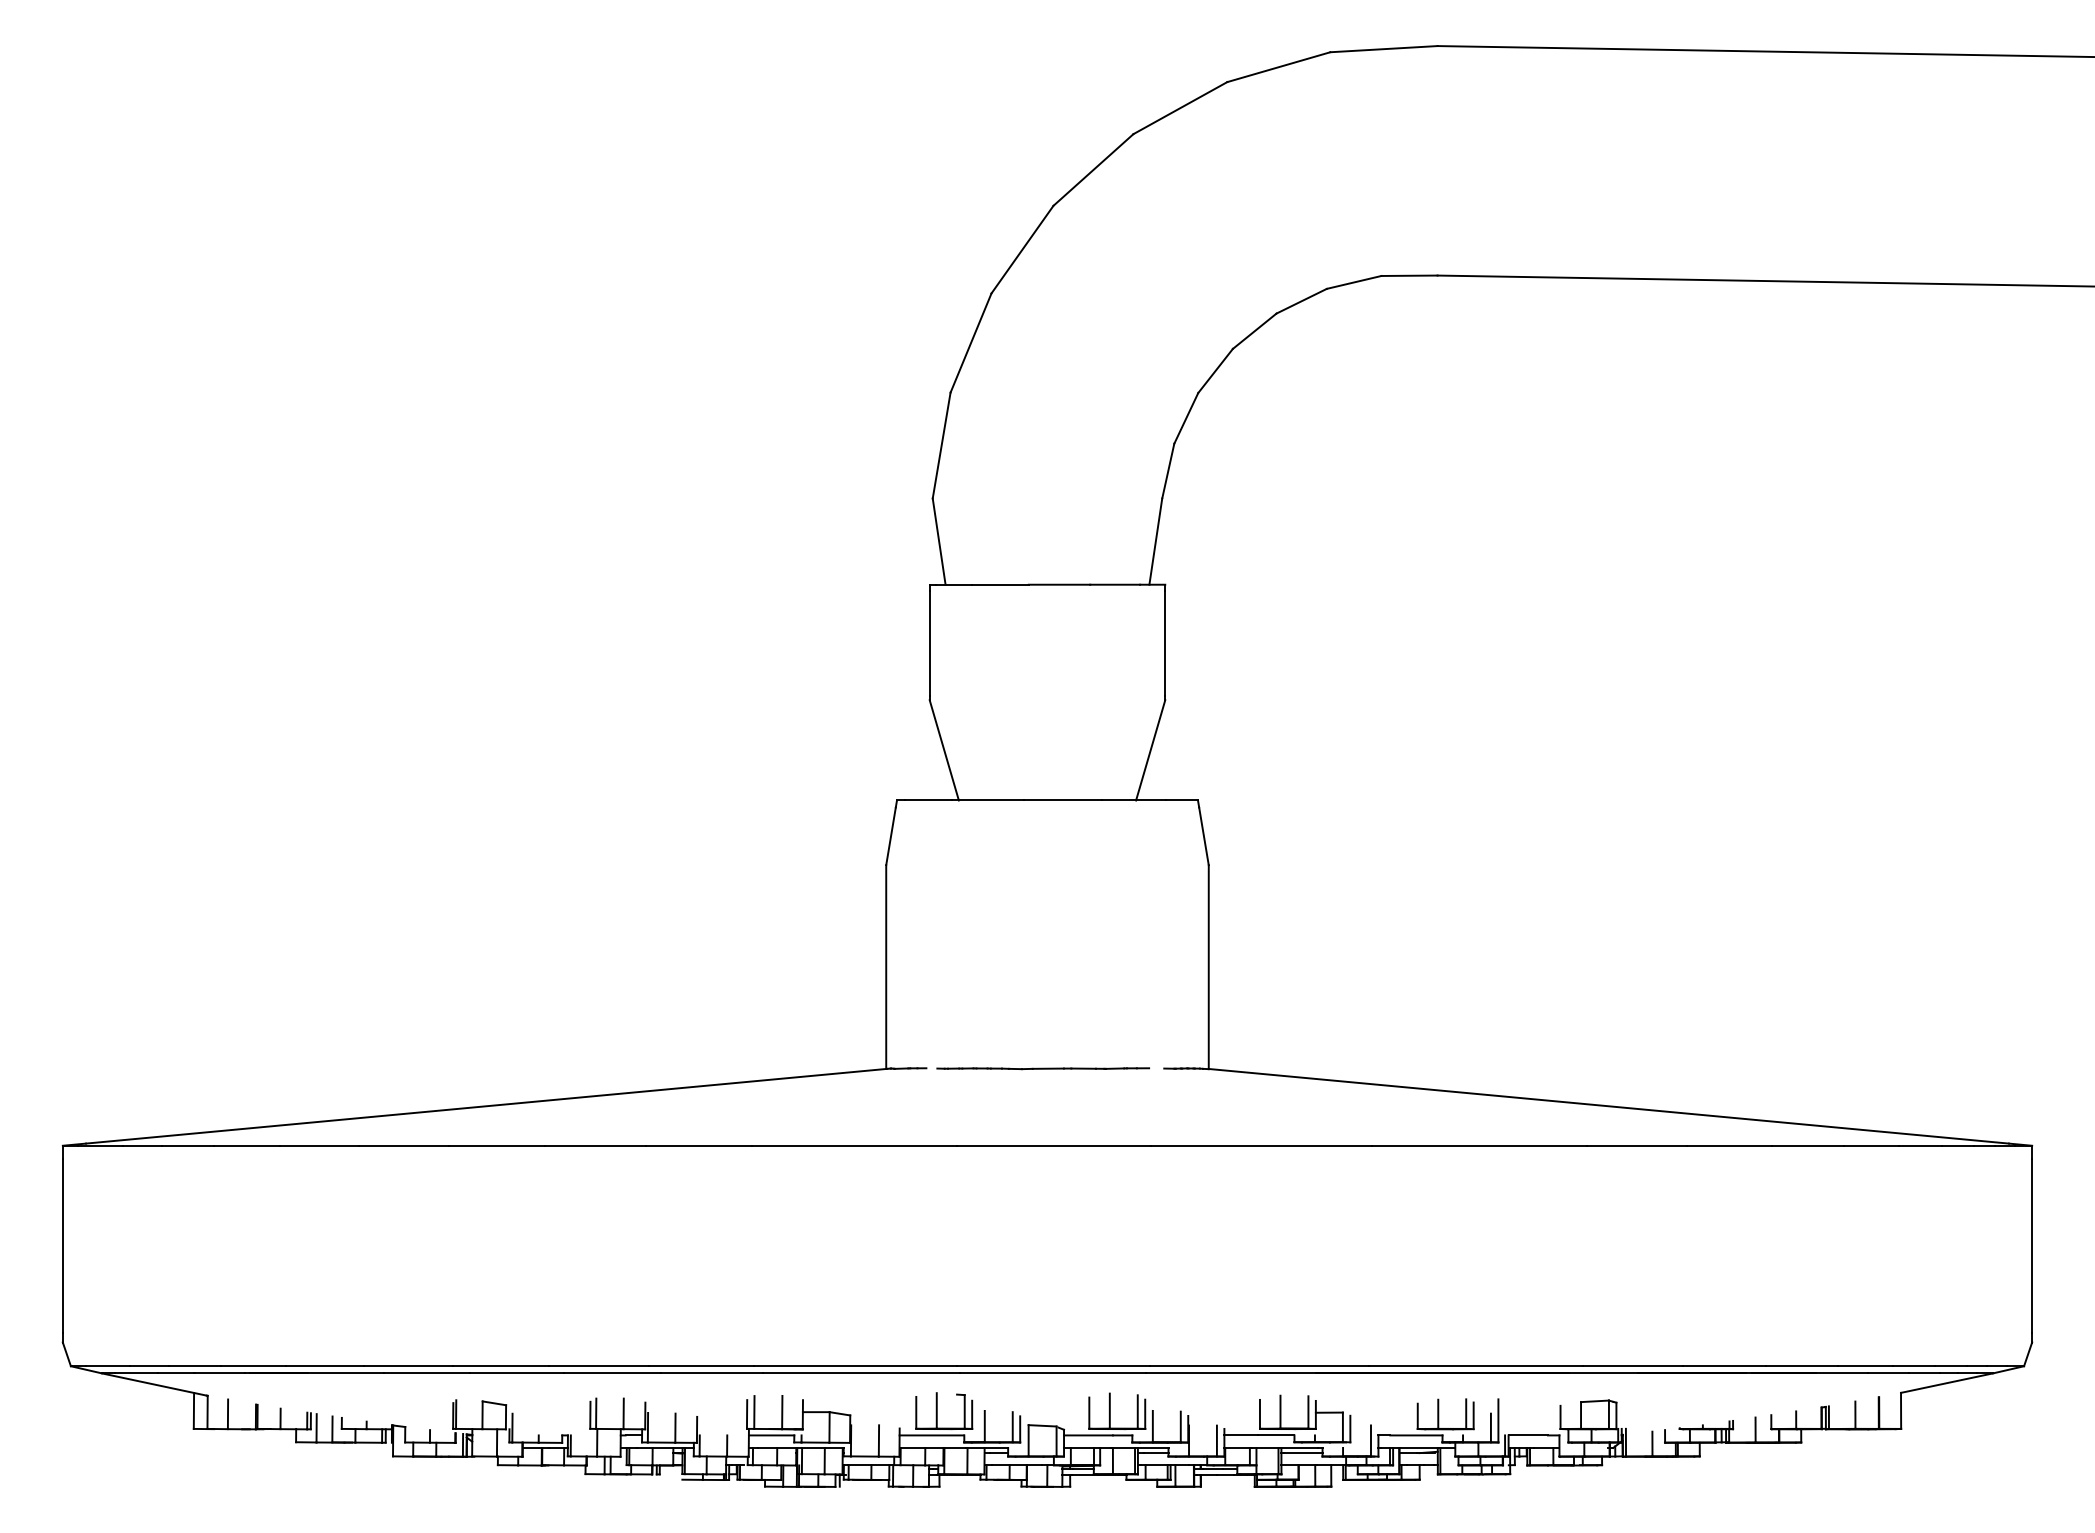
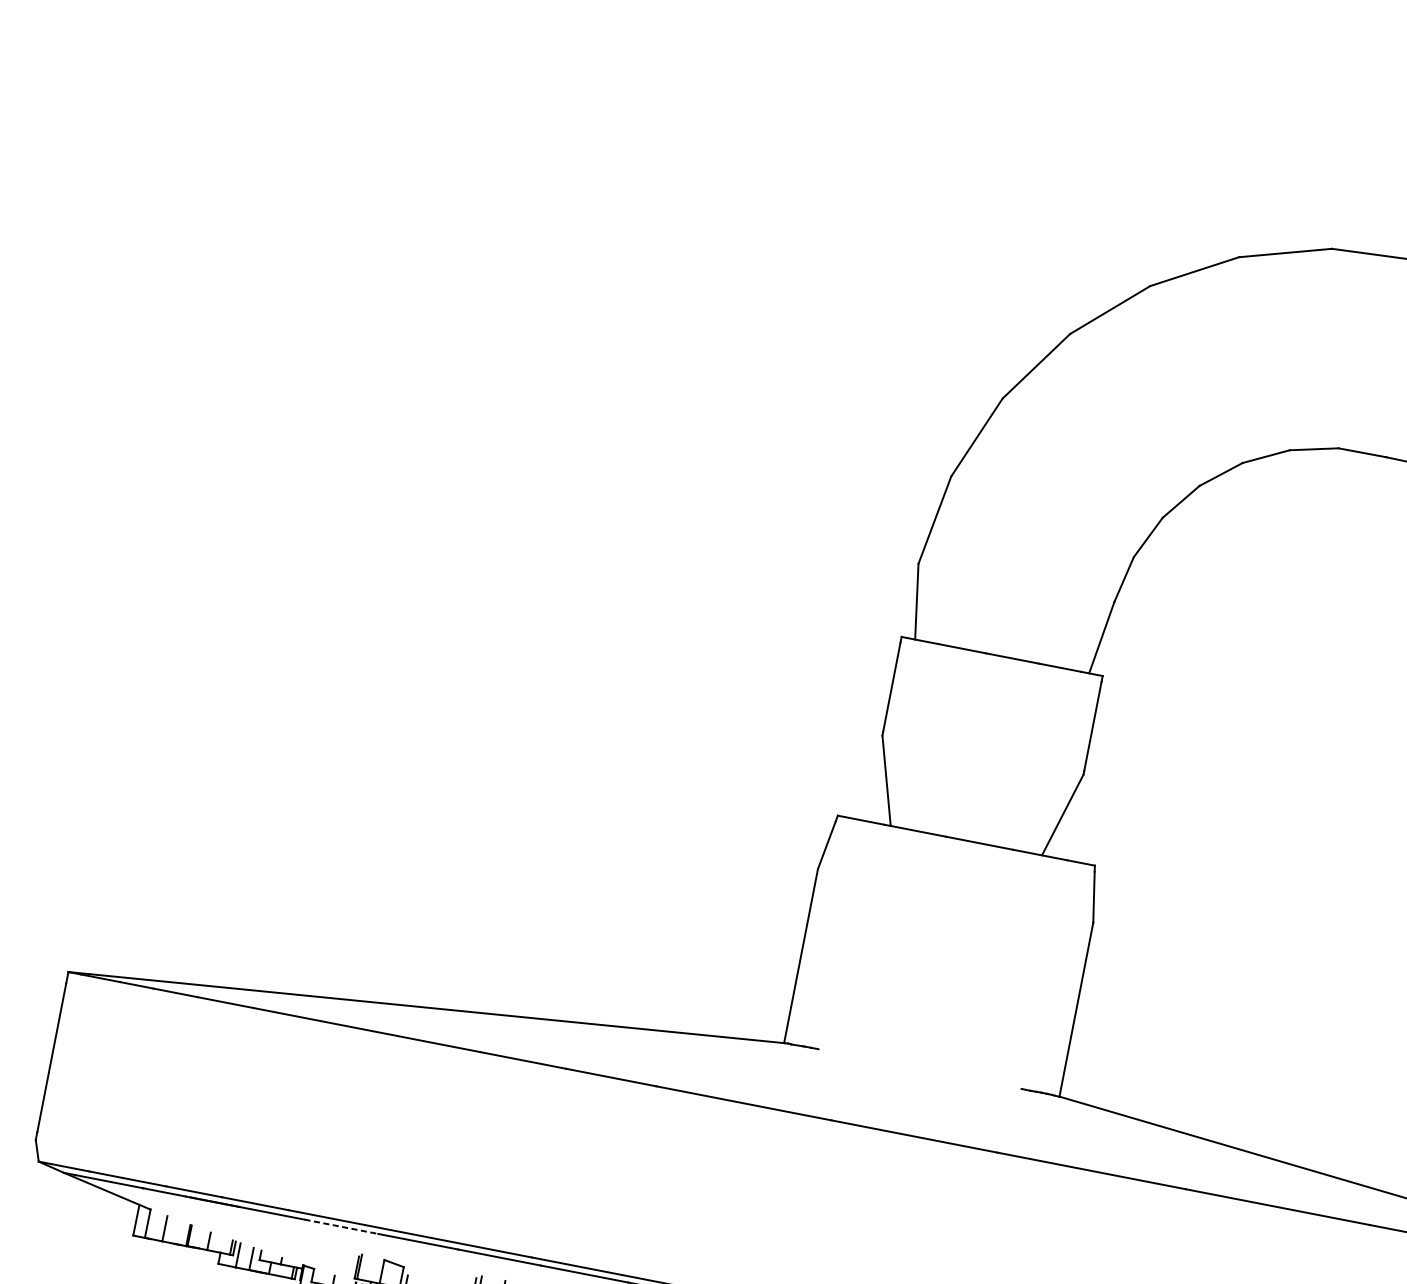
line: (1042, 1068) -> (917, 1068), removed
line: (427, 1373) -> (341, 1226), solid -> dashed

